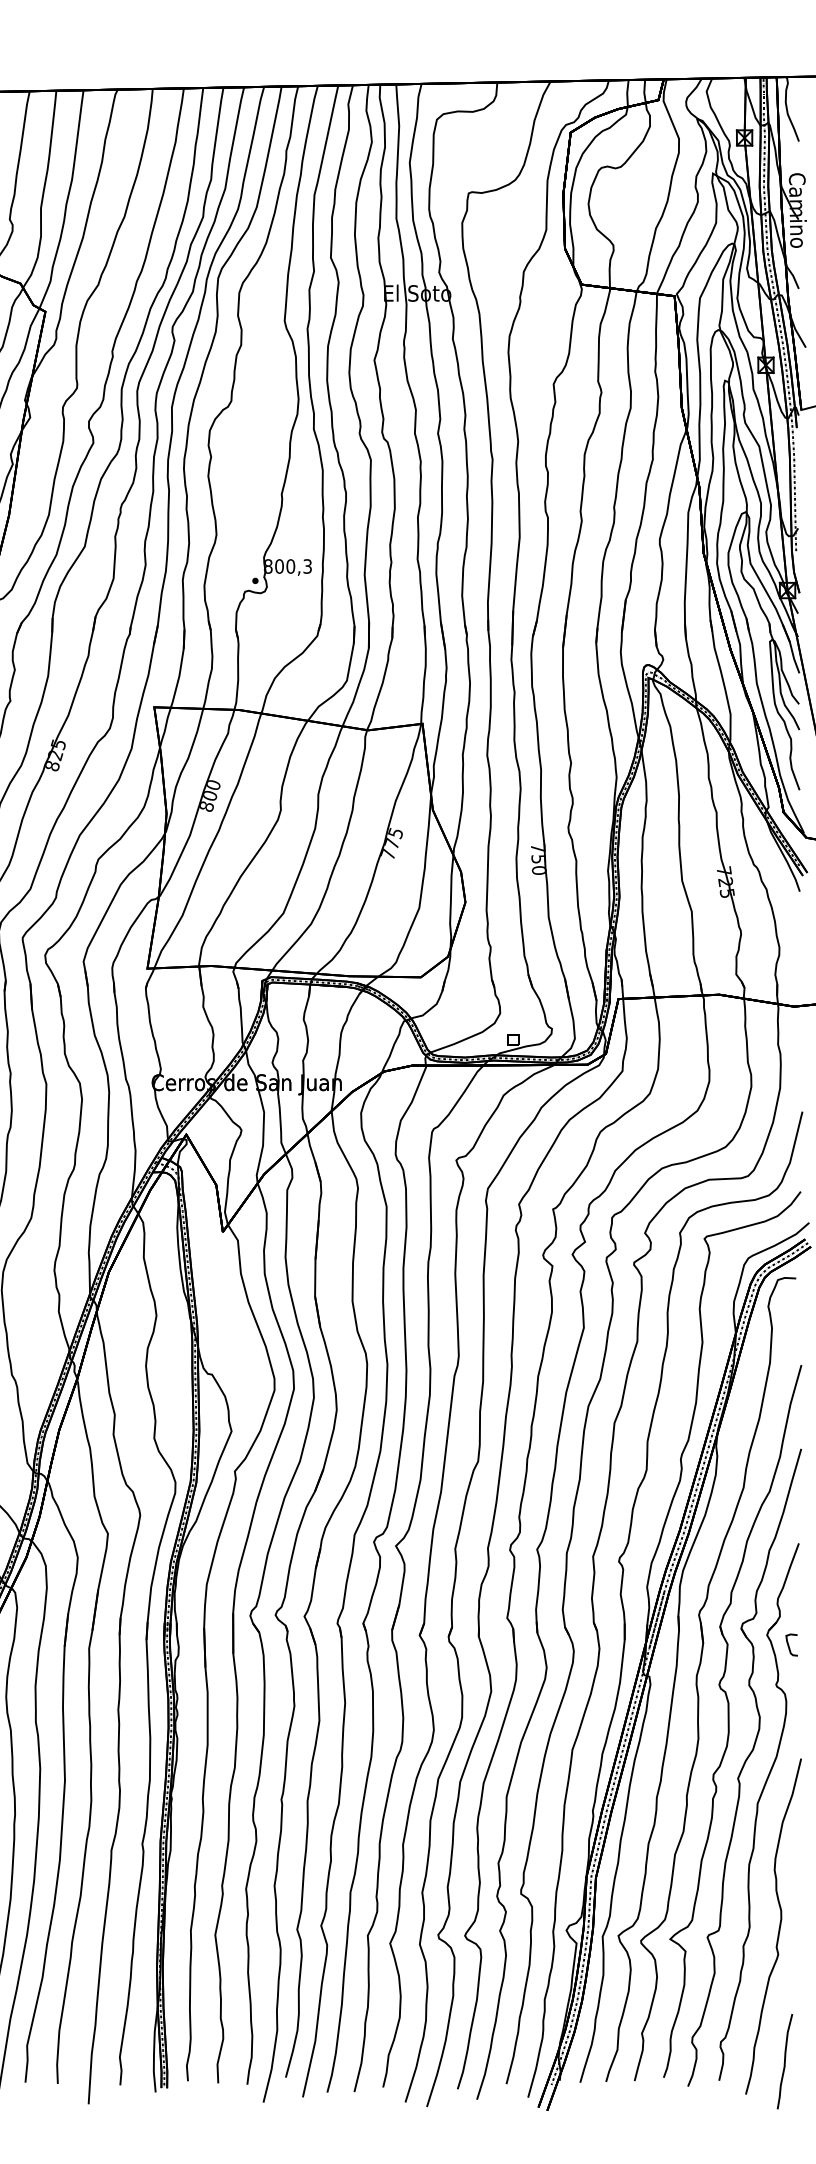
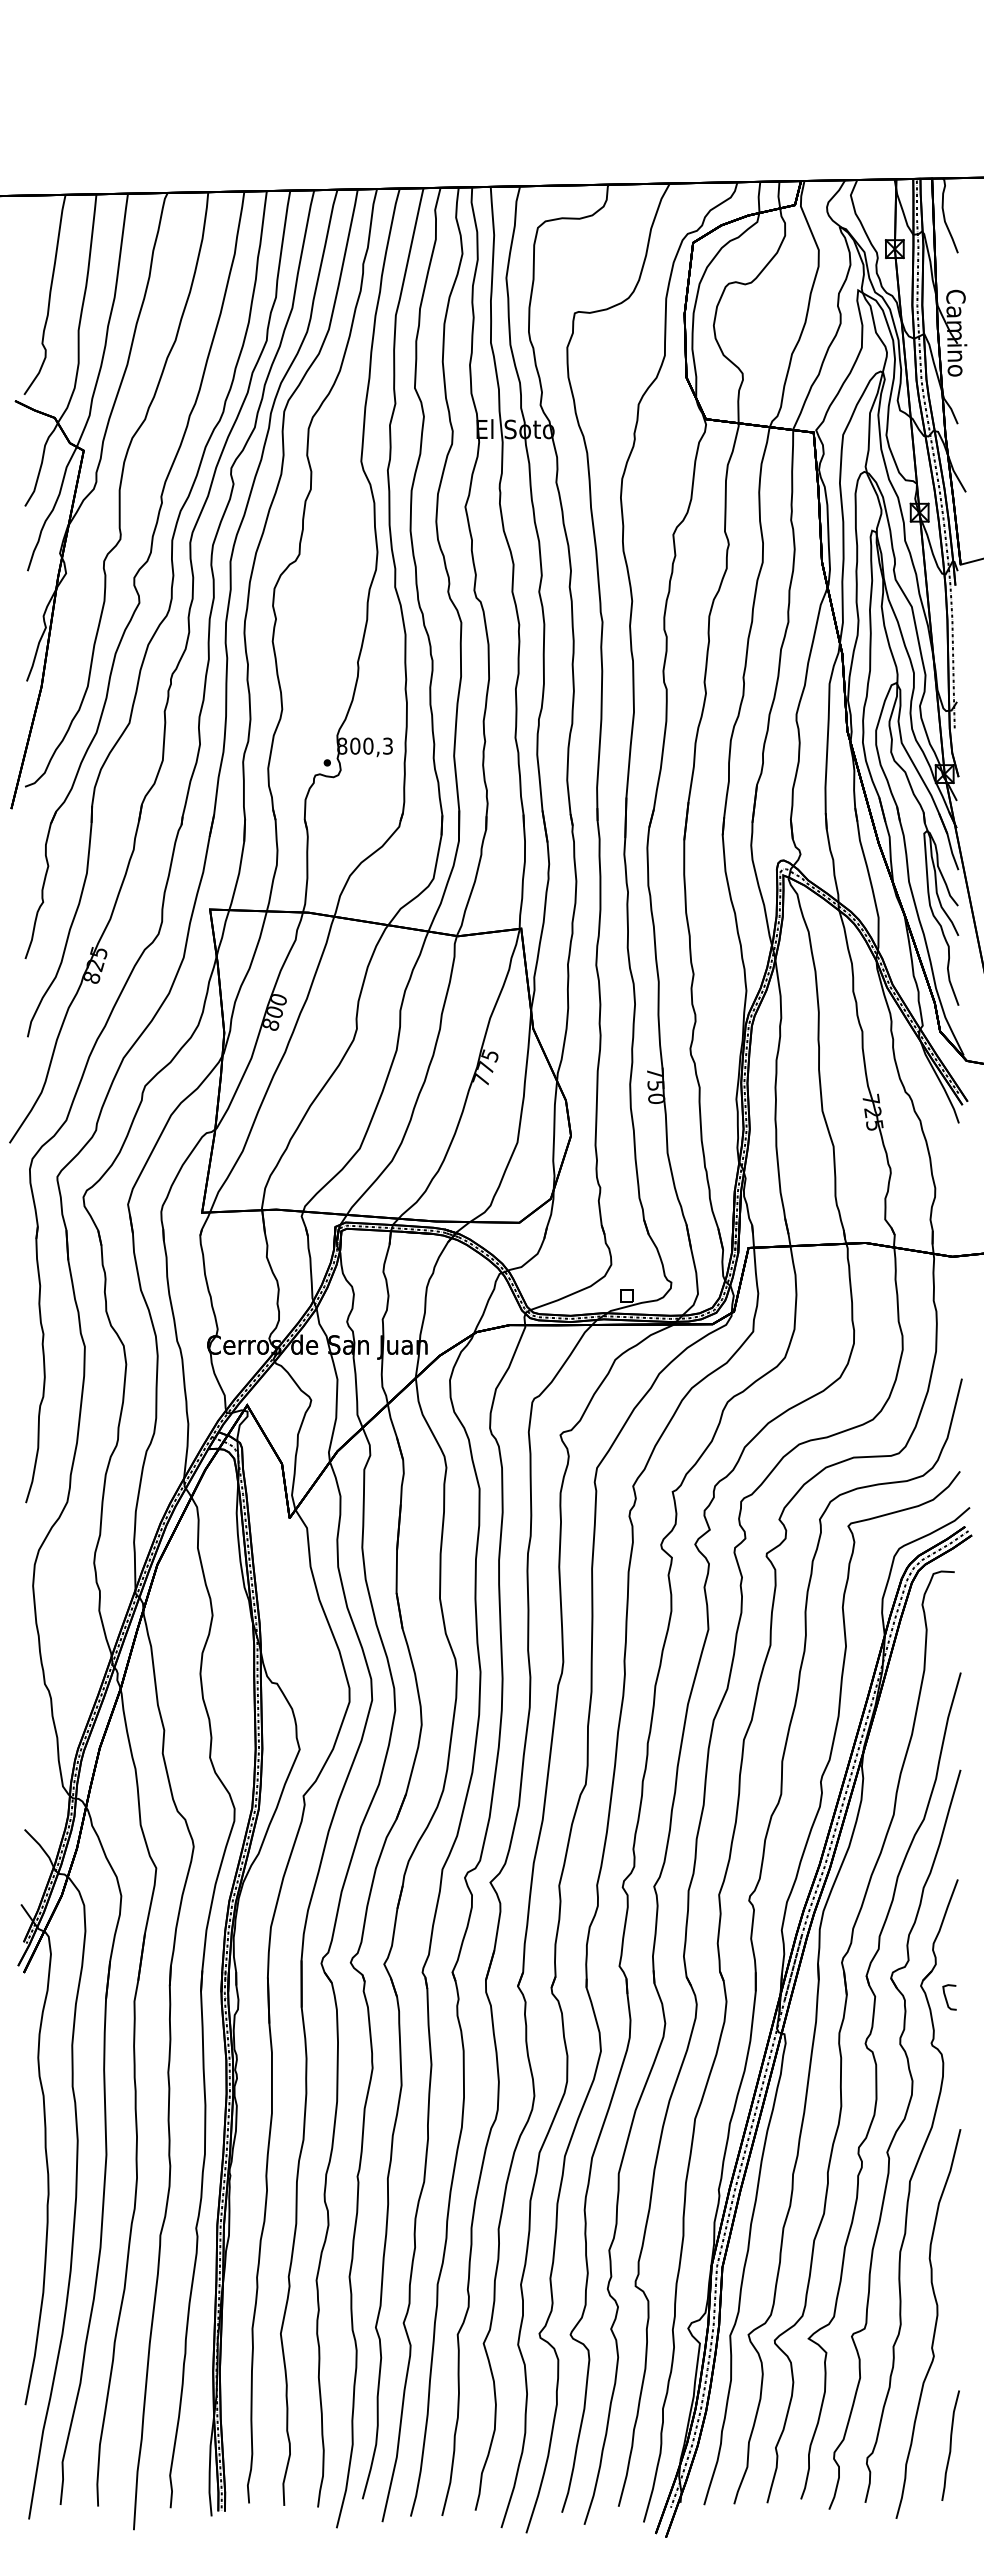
curve: (784, 2061) -> (950, 2445), moved

